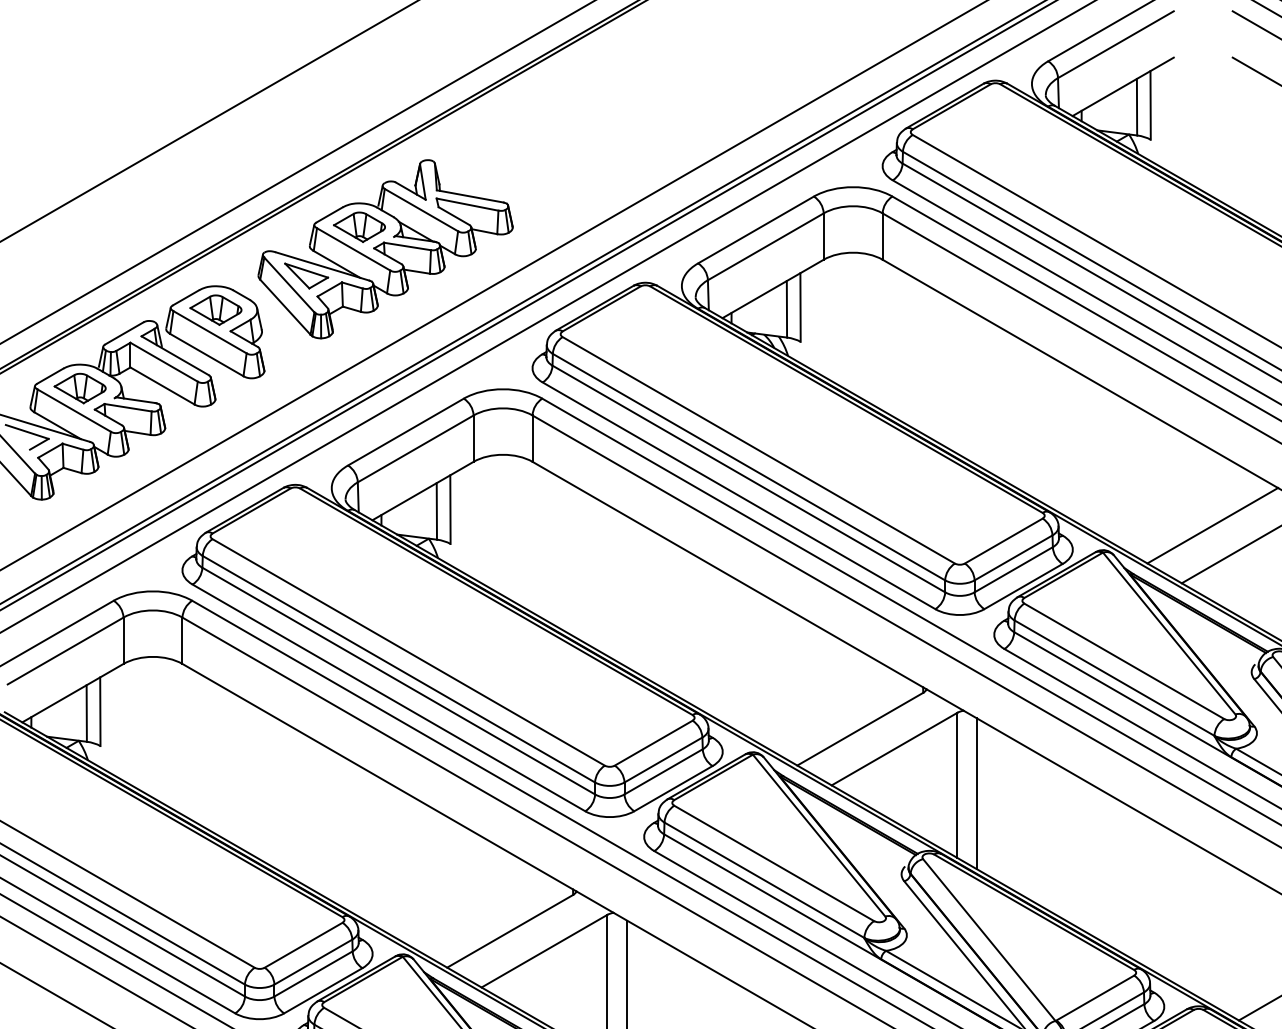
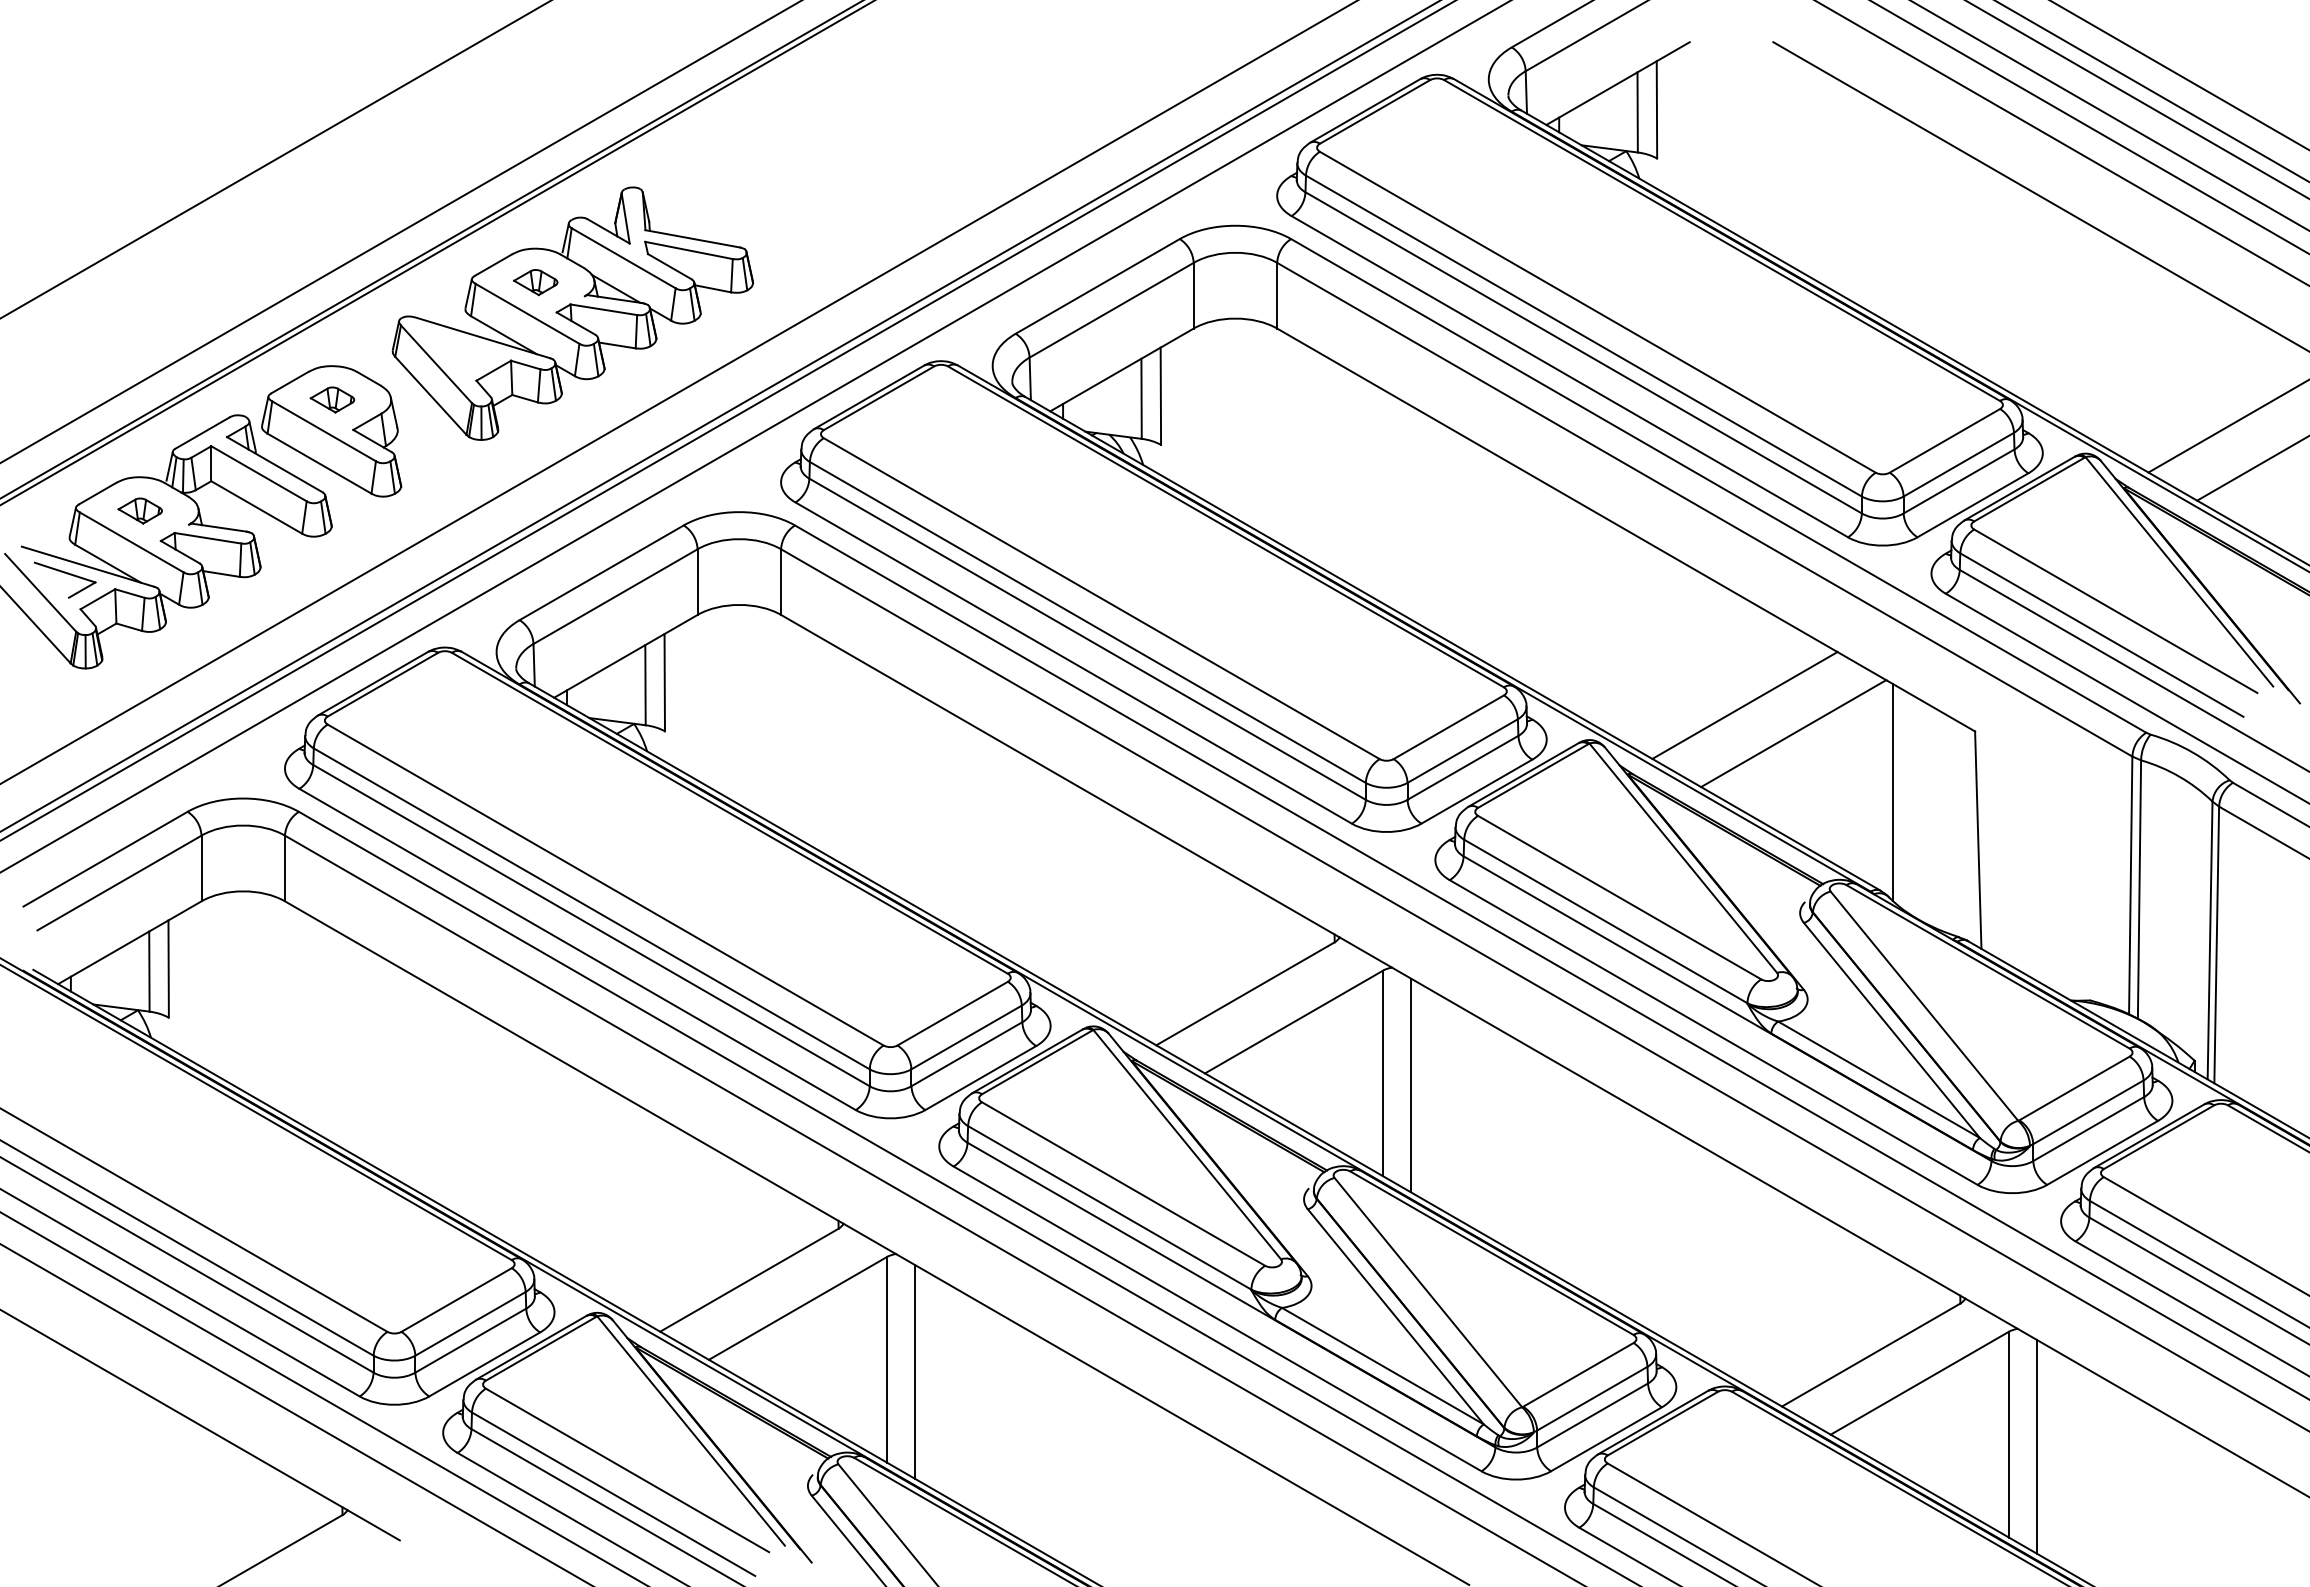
part: (359, 227) -> (535, 282), size x0.6
part: (306, 275) -> (460, 351), removed
part: (215, 309) -> (332, 399), size x0.6
part: (80, 388) -> (140, 510), size x0.6

